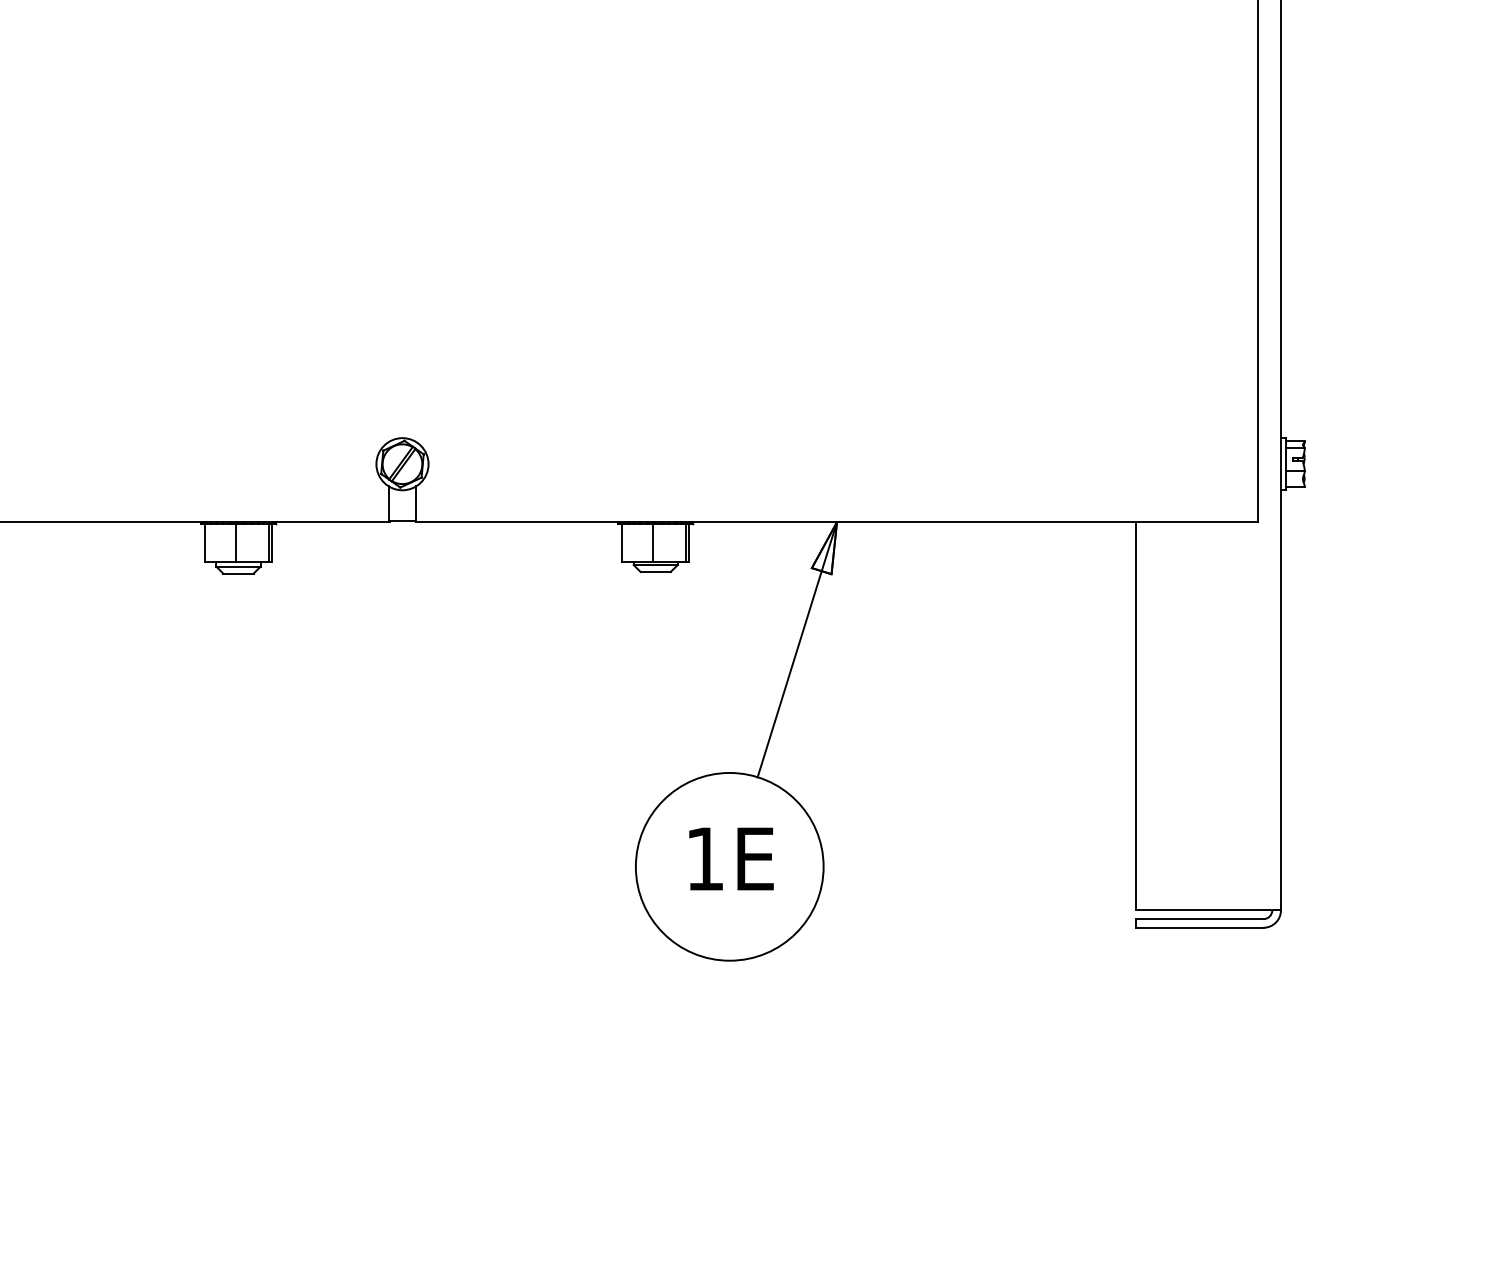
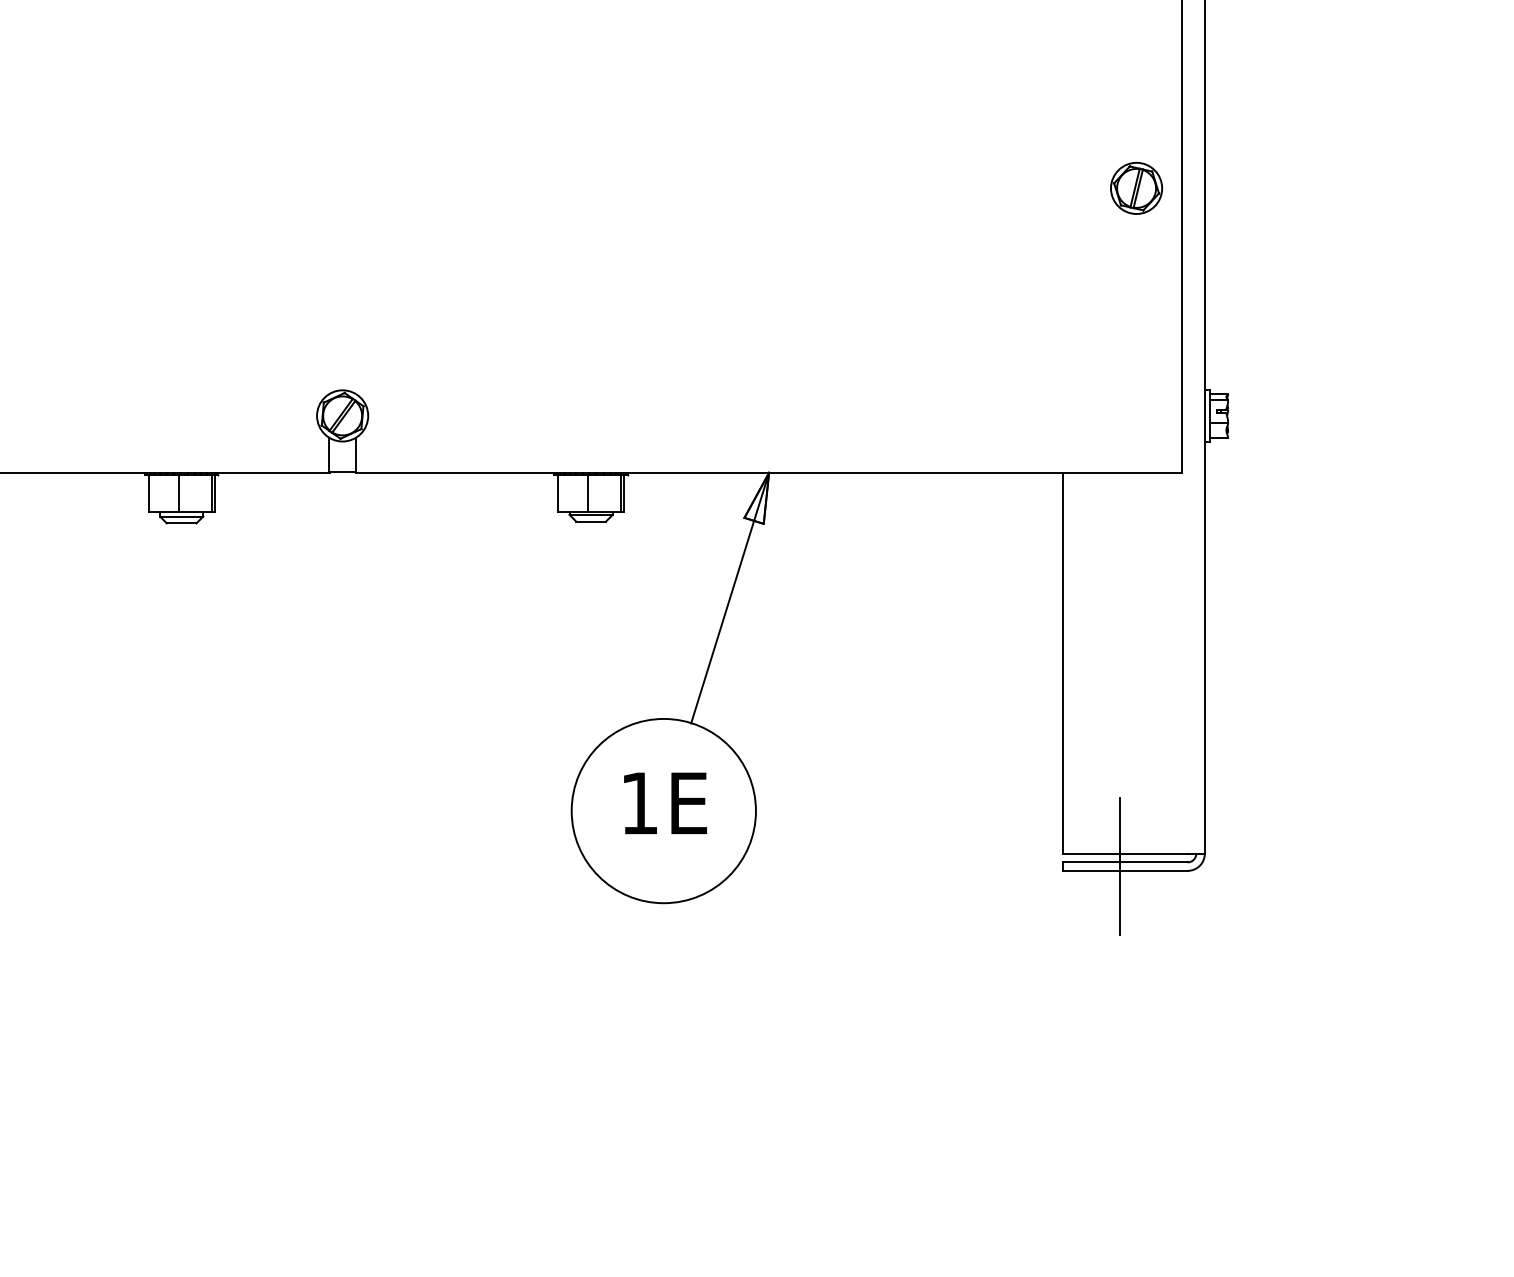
part: (1211, 231) -> (1136, 187), added
line: (1194, 923) -> (1119, 866), added

